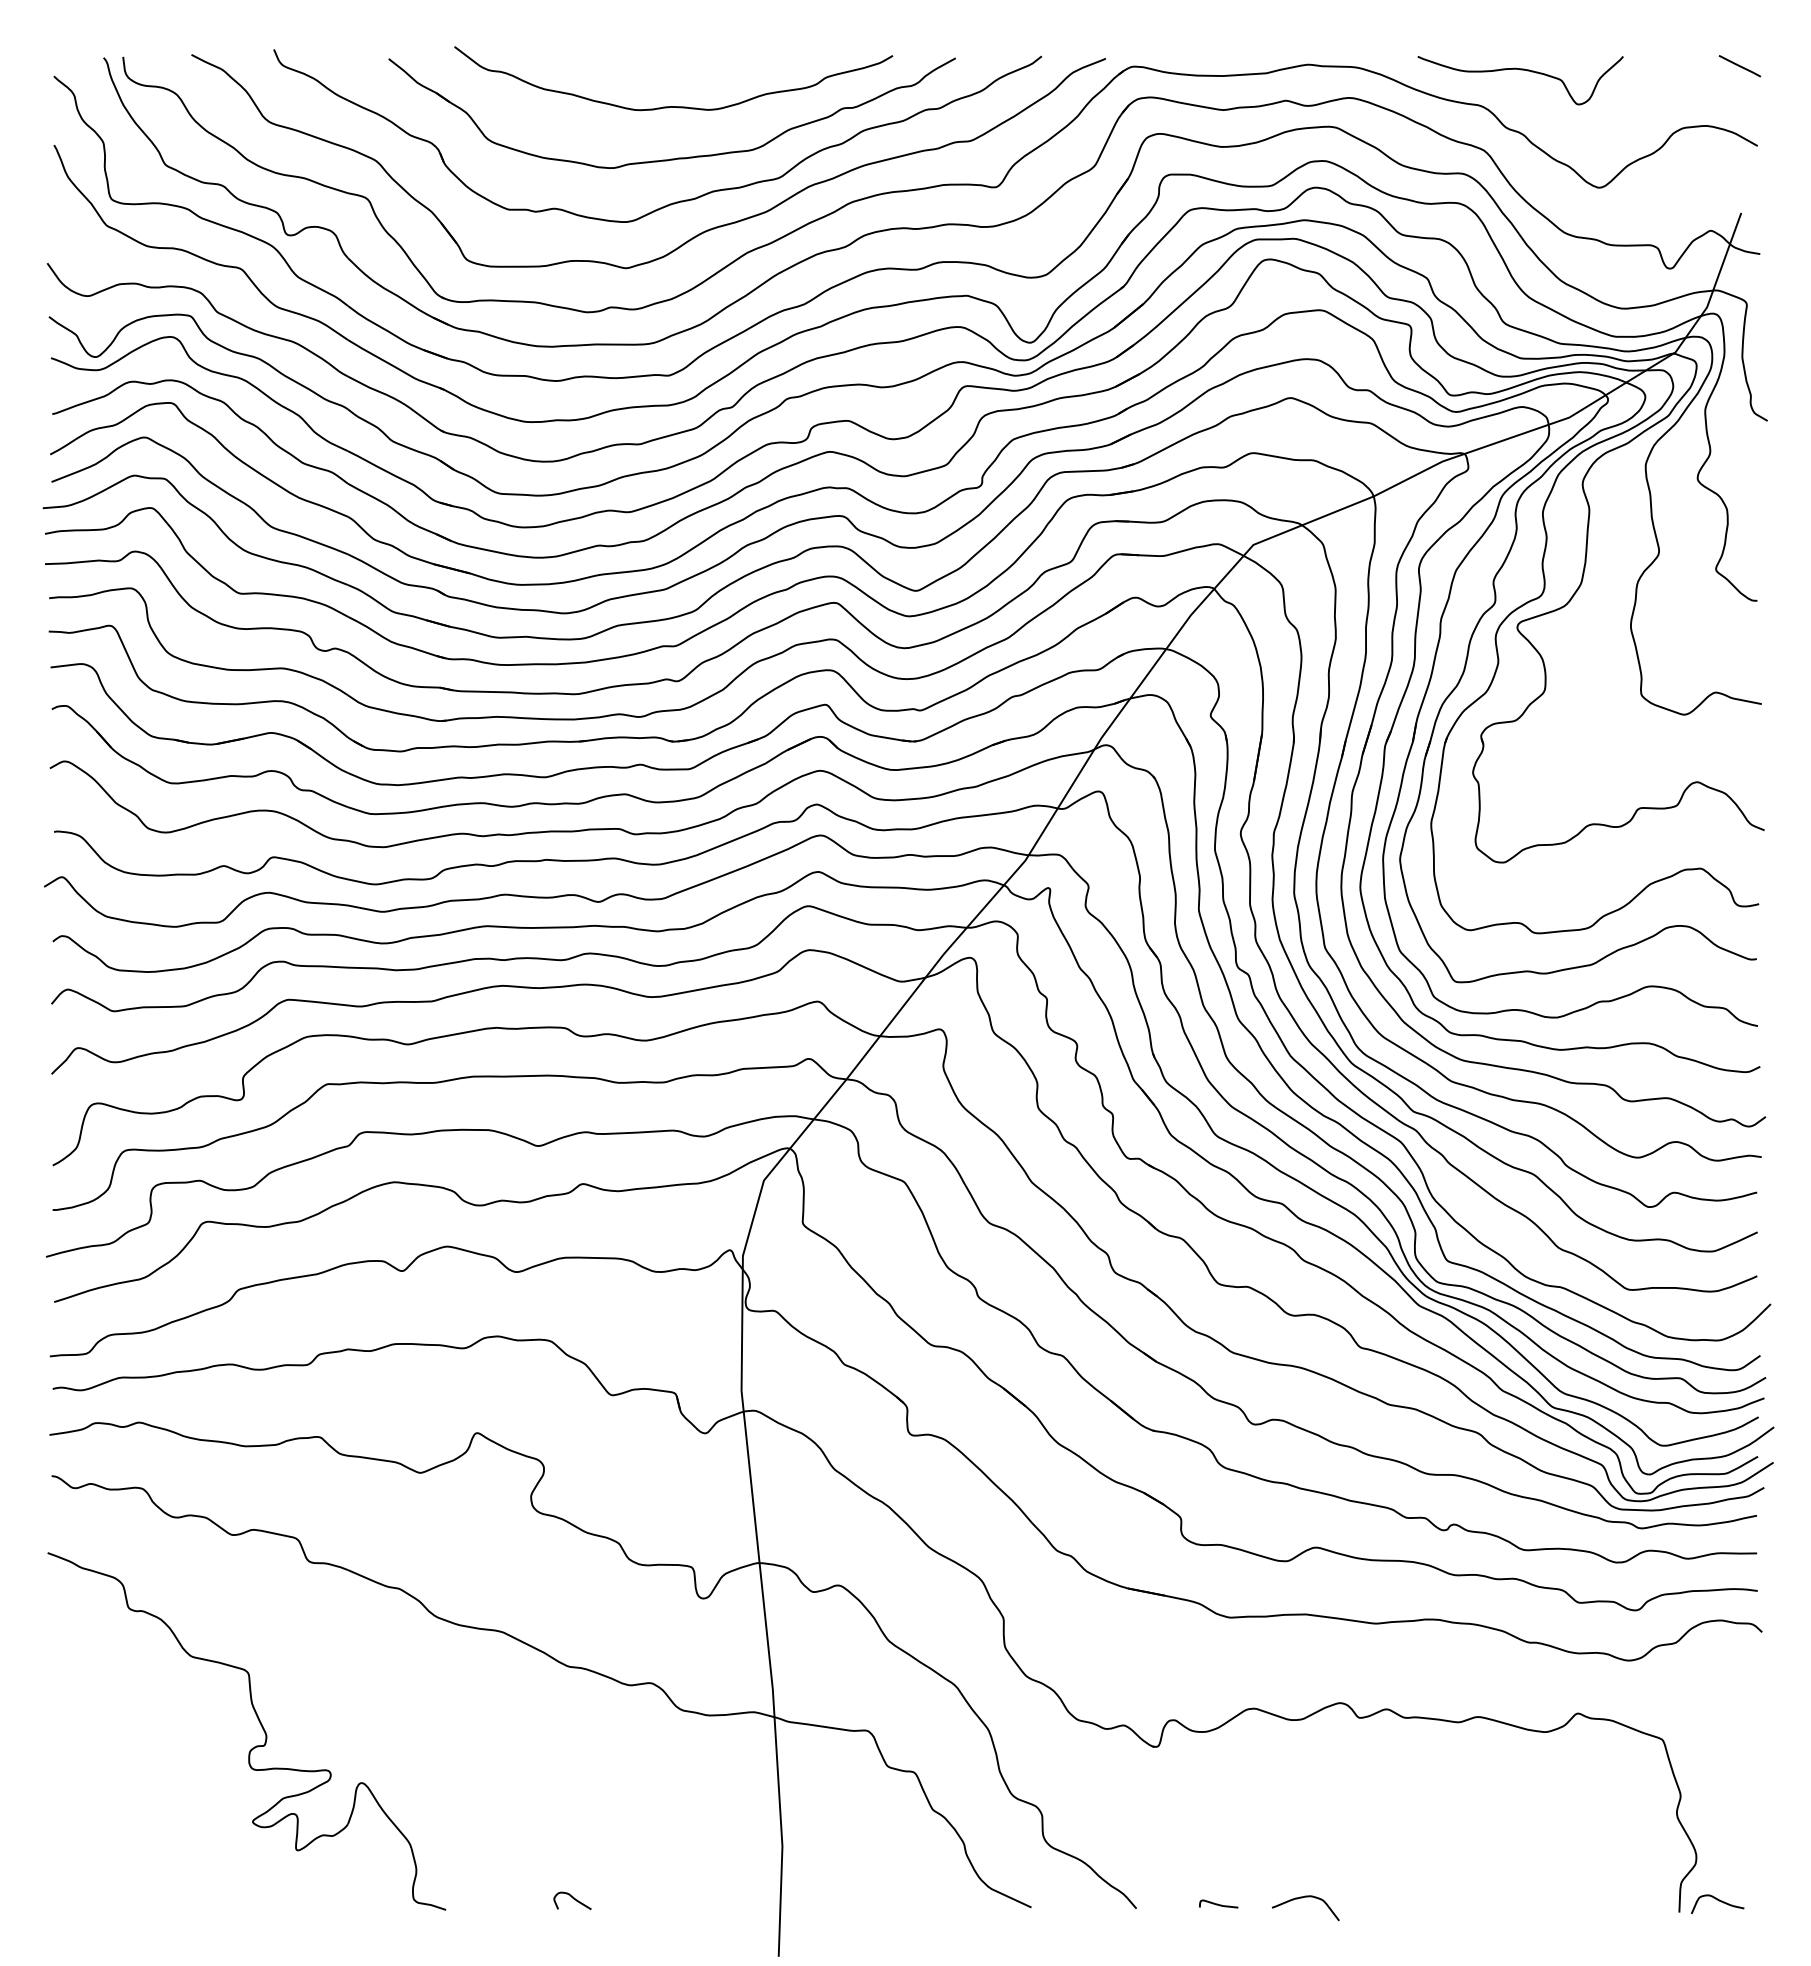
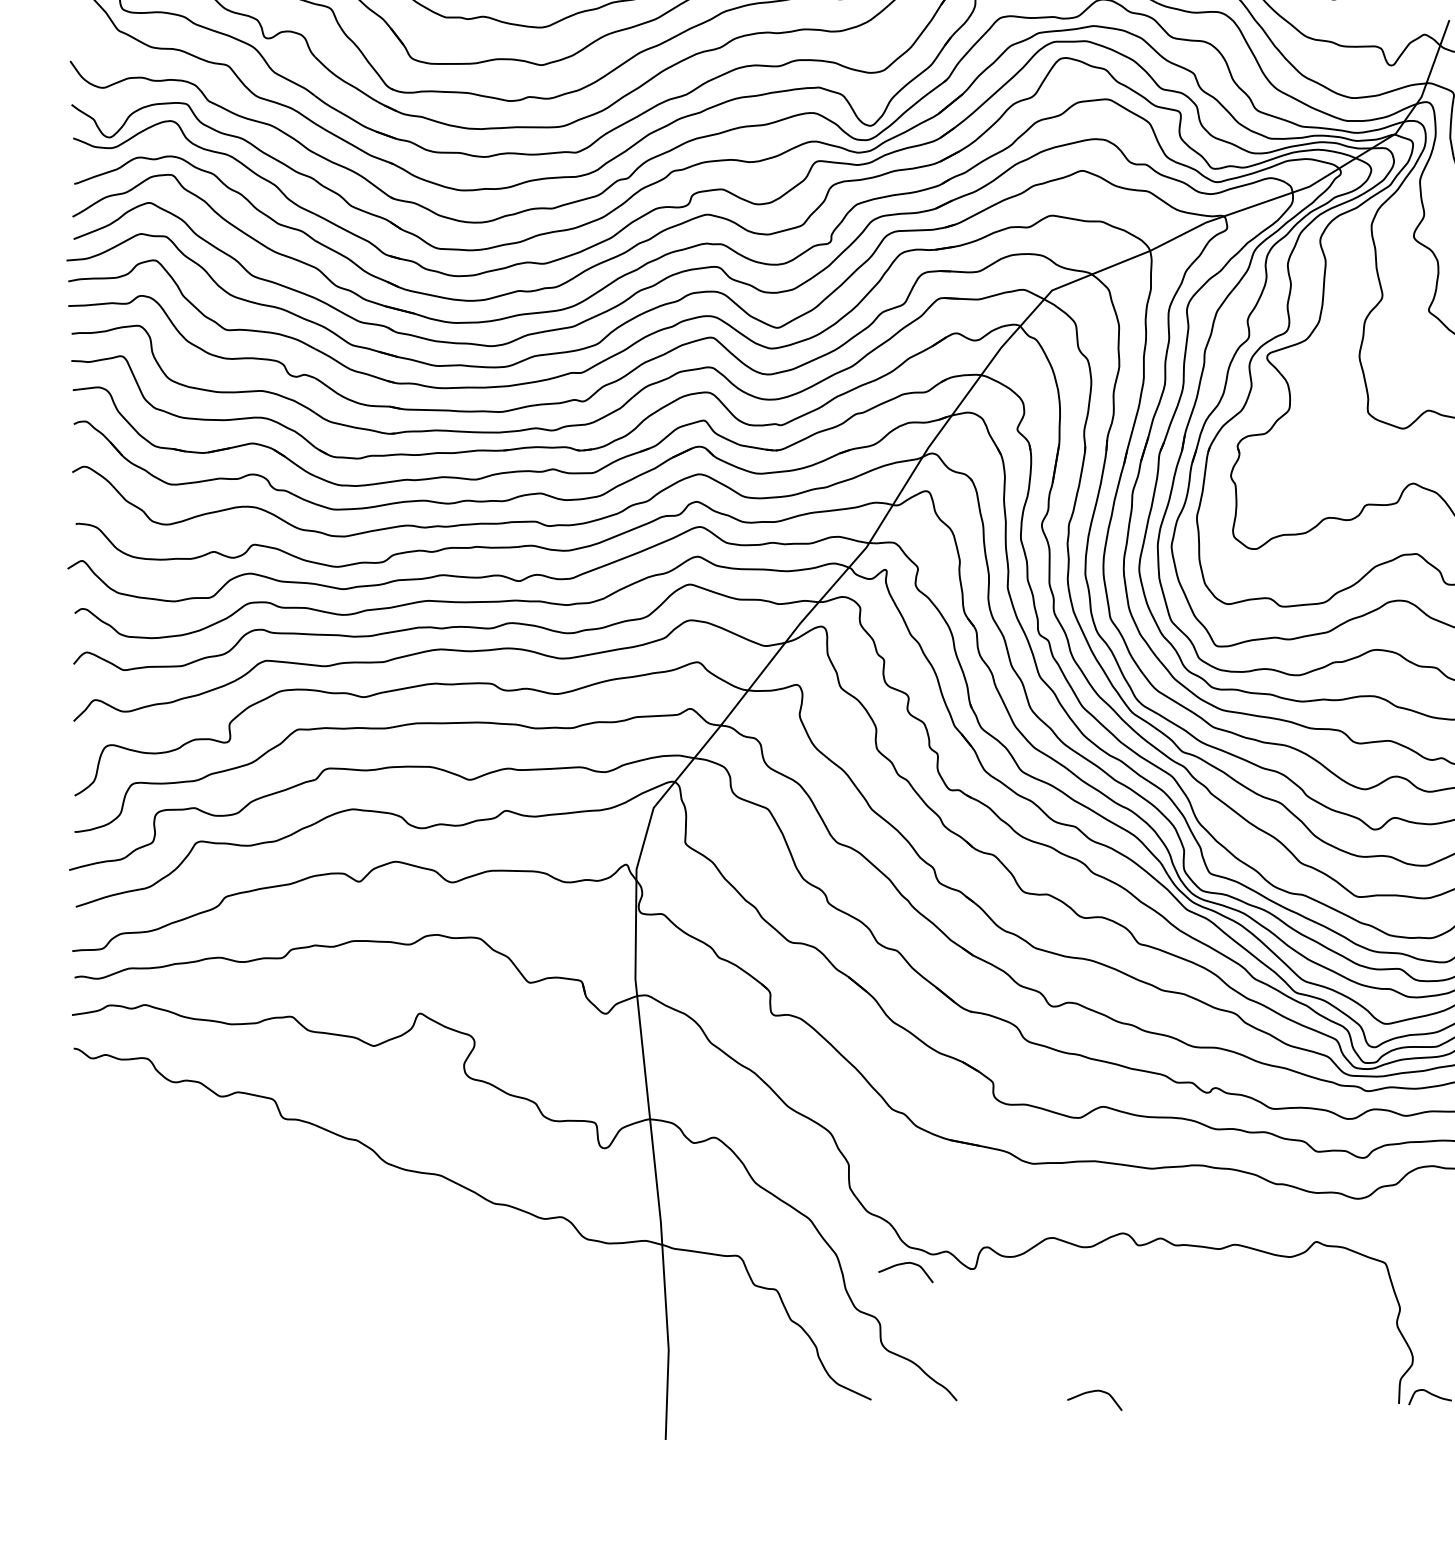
part: (260, 1725) -> (243, 1251), removed
curve: (1070, 1741) -> (903, 1264), added
curve: (573, 1899) -> (498, 1393), removed
curve: (1217, 1903) -> (1022, 1396), removed

